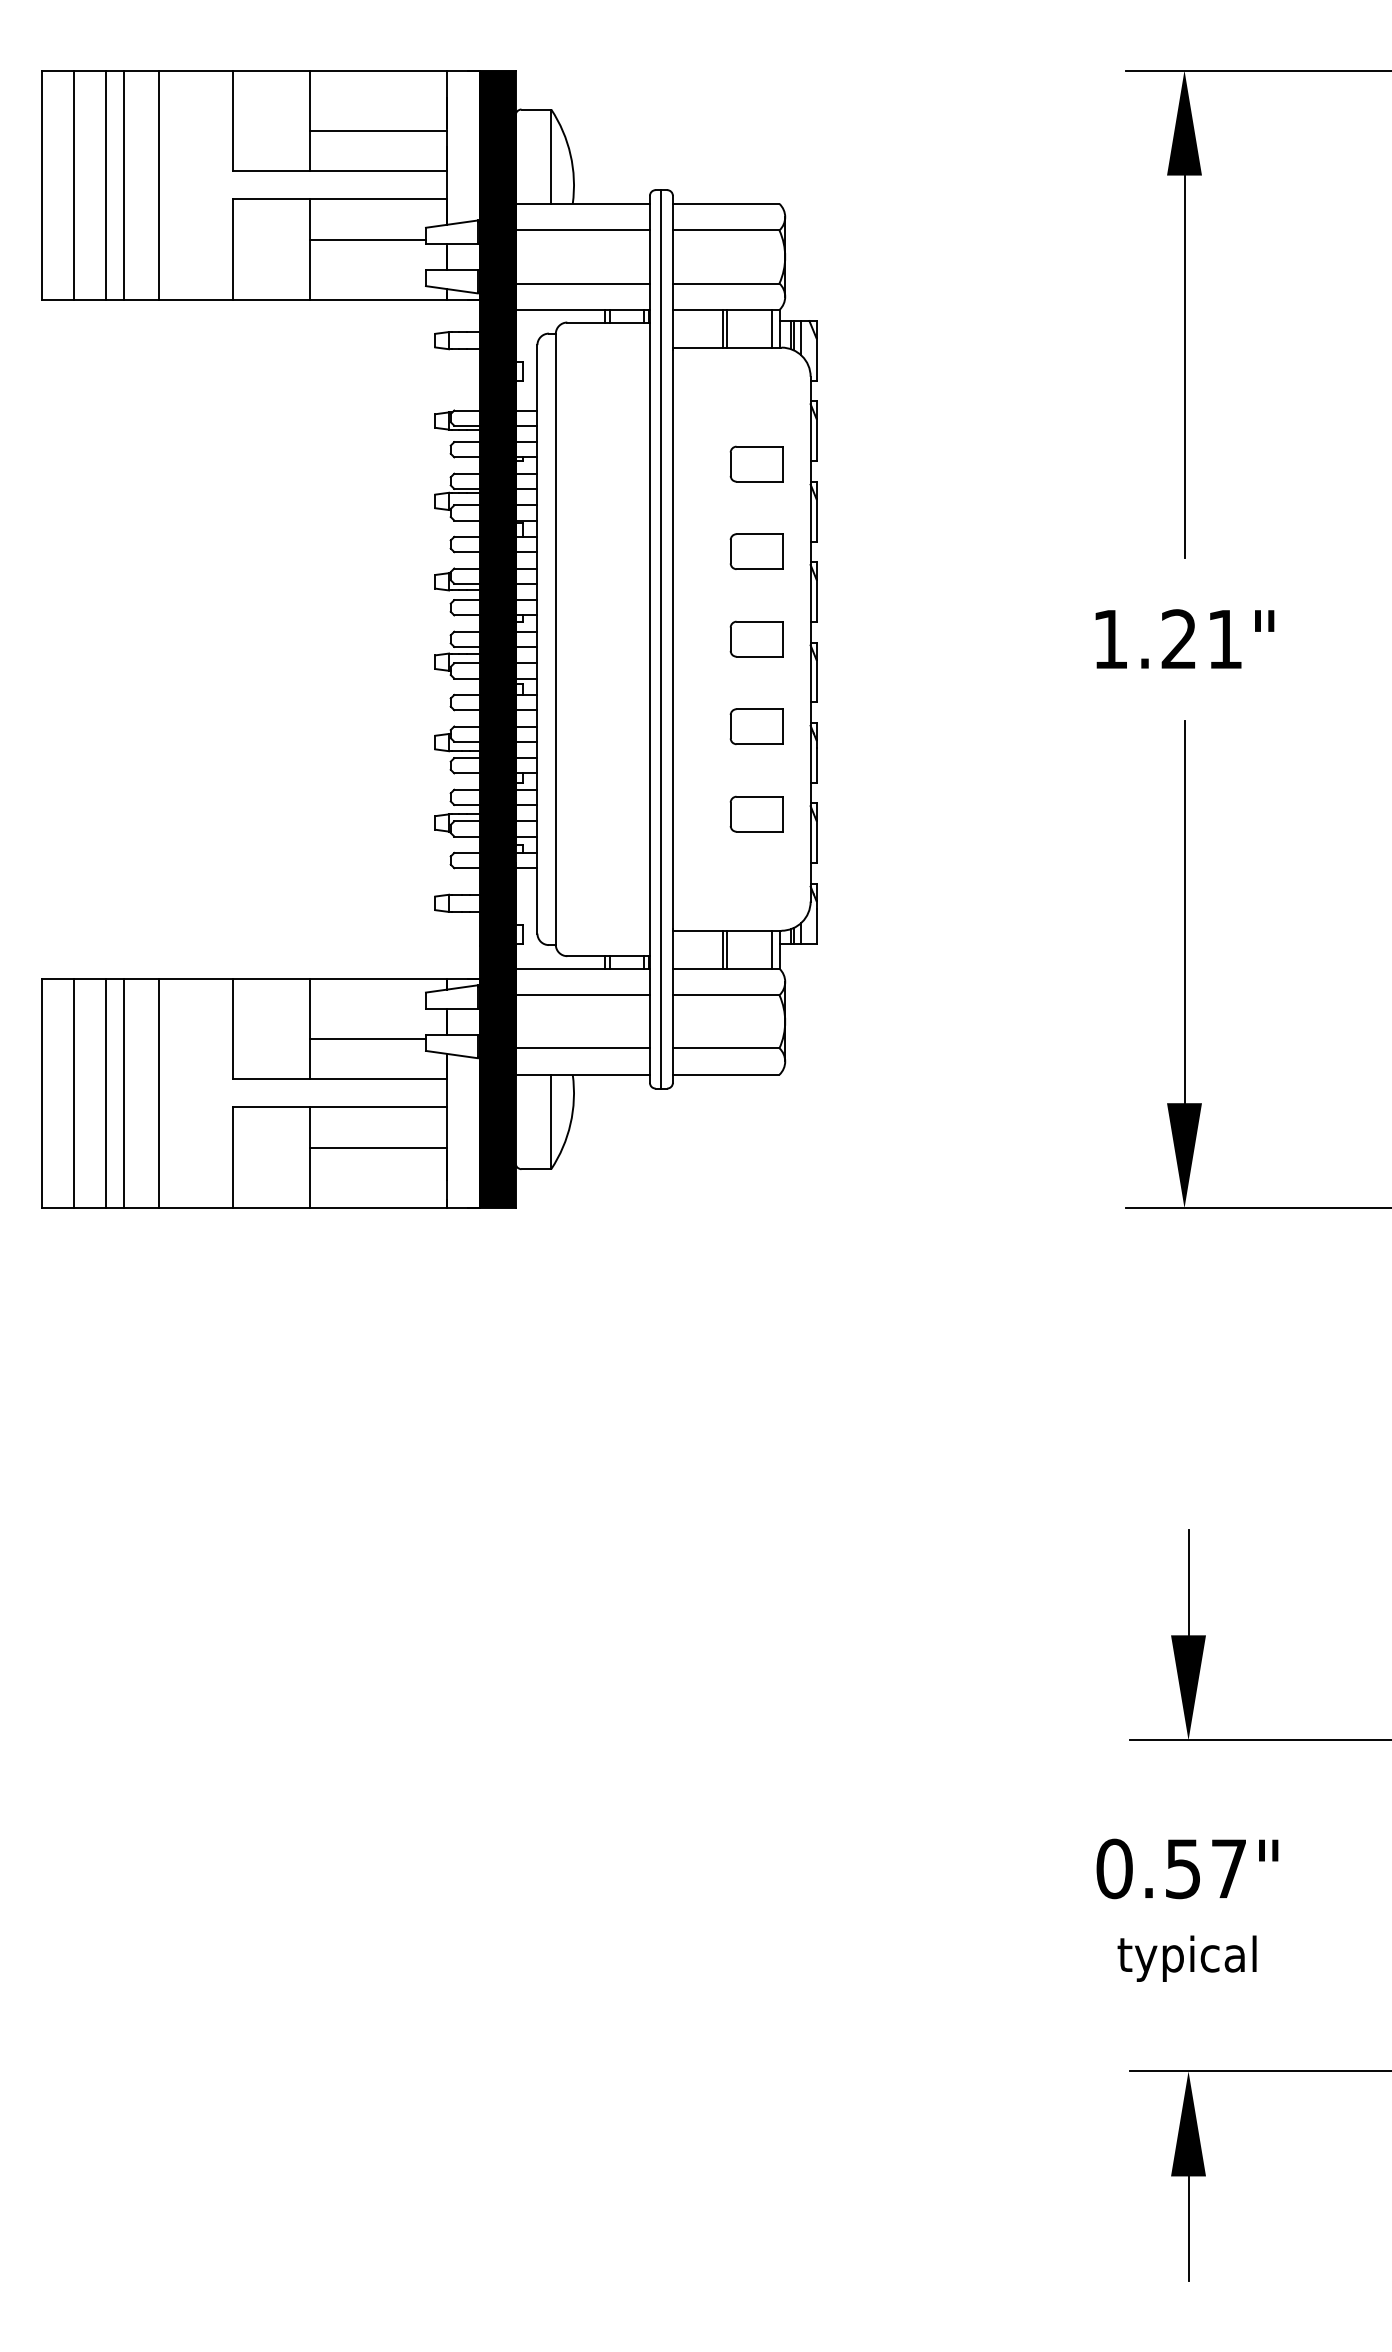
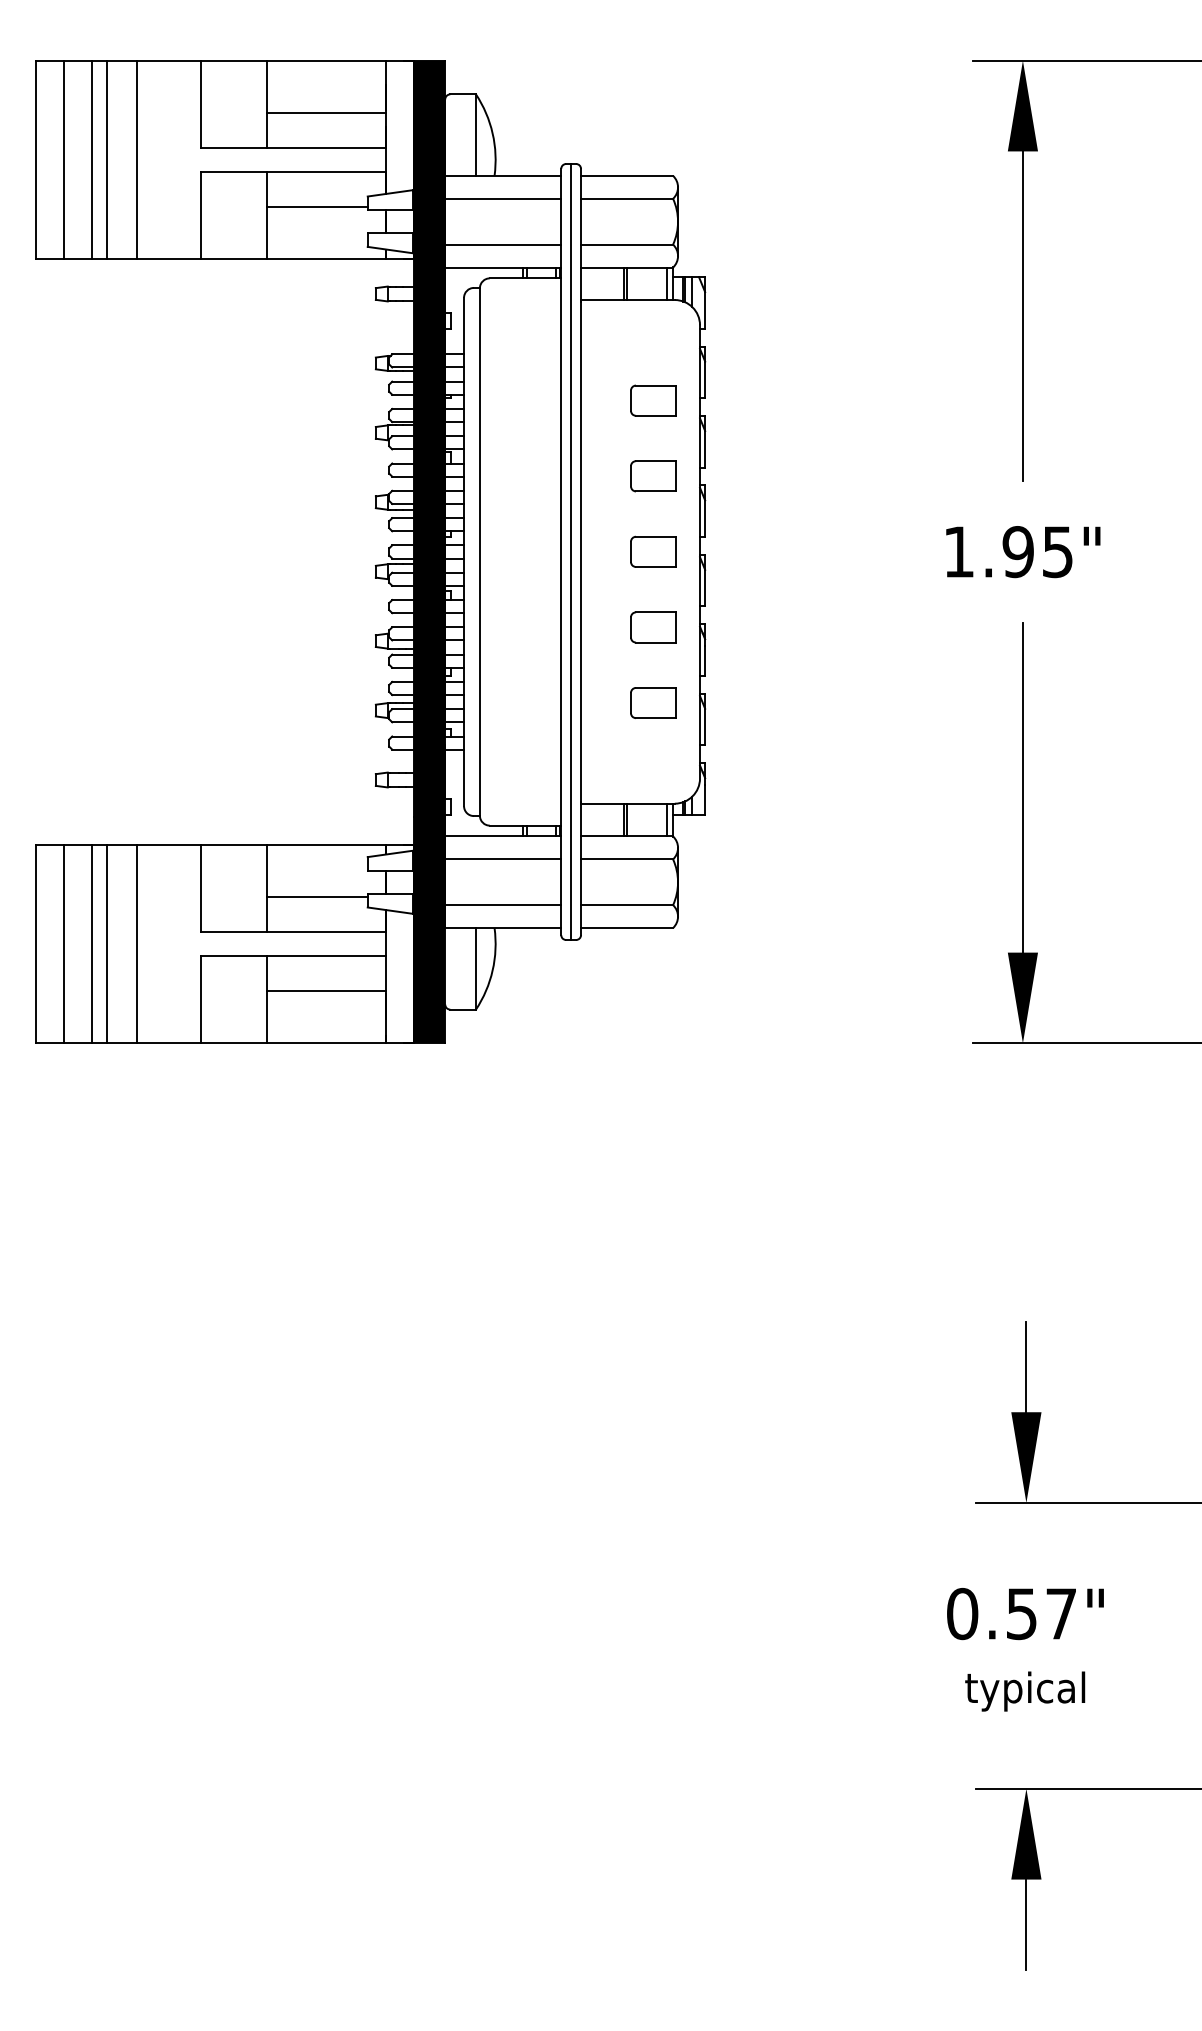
text: (1201, 639) -> (1037, 552), 1.21" -> 1.95"

